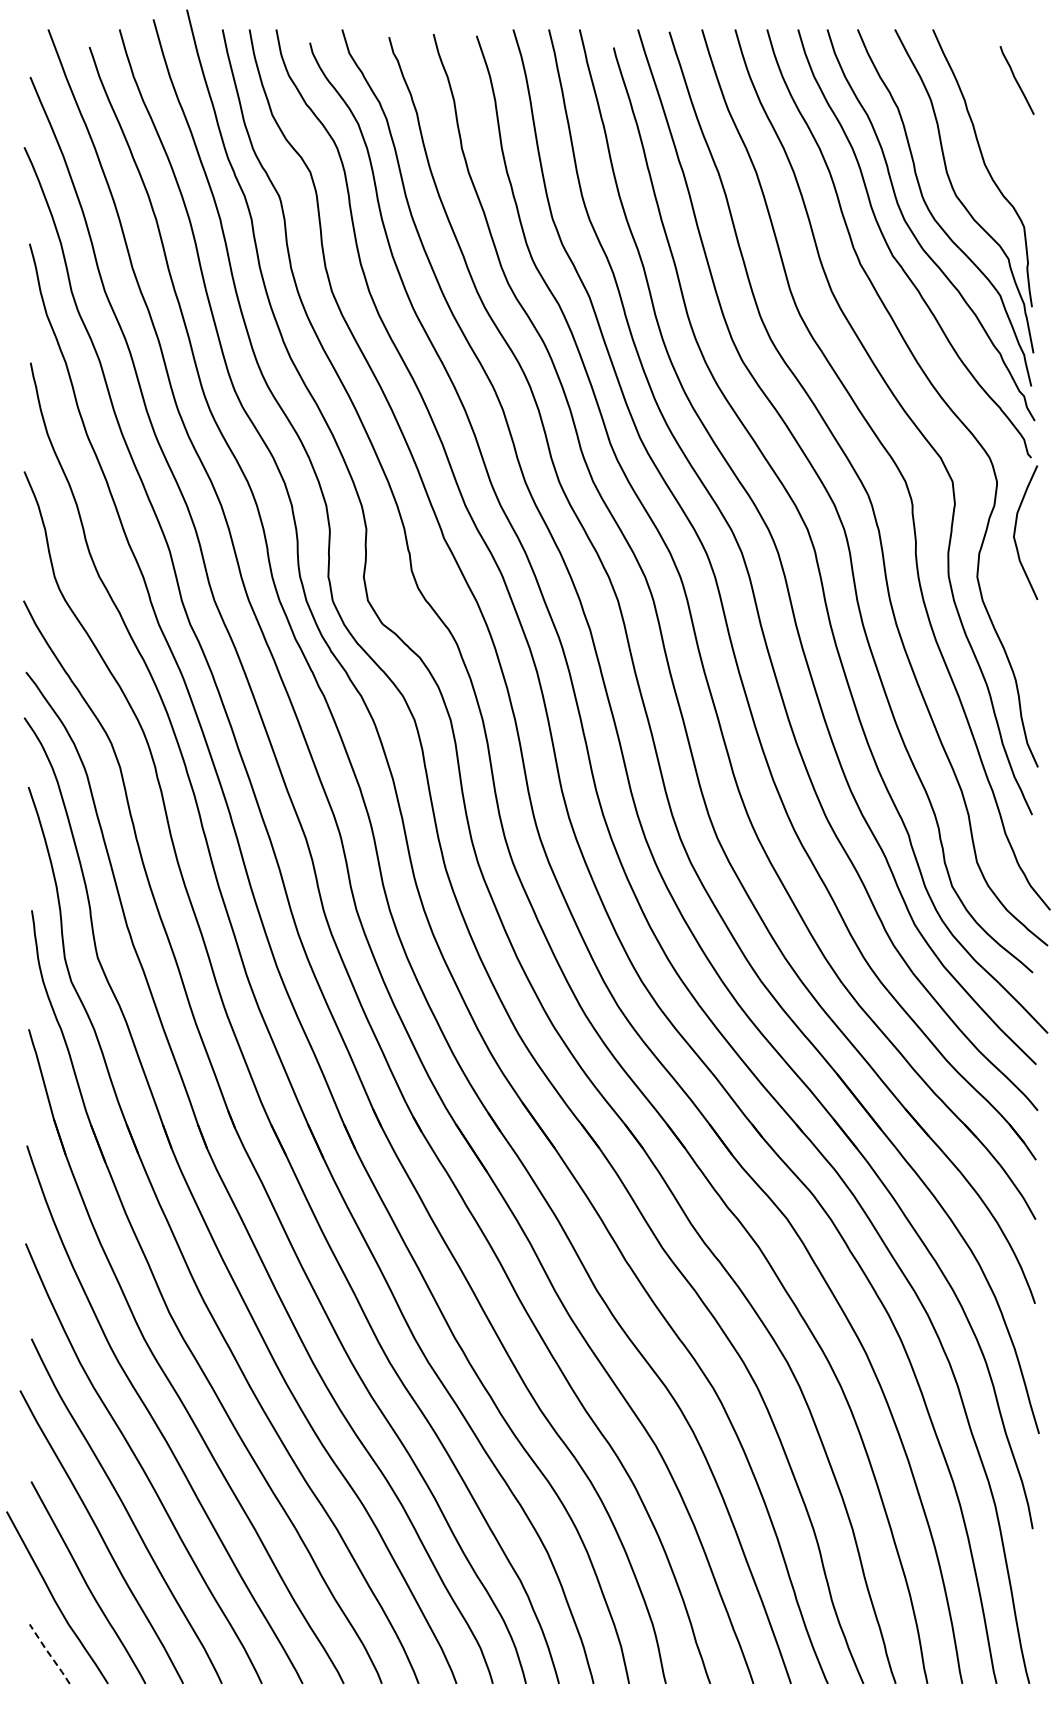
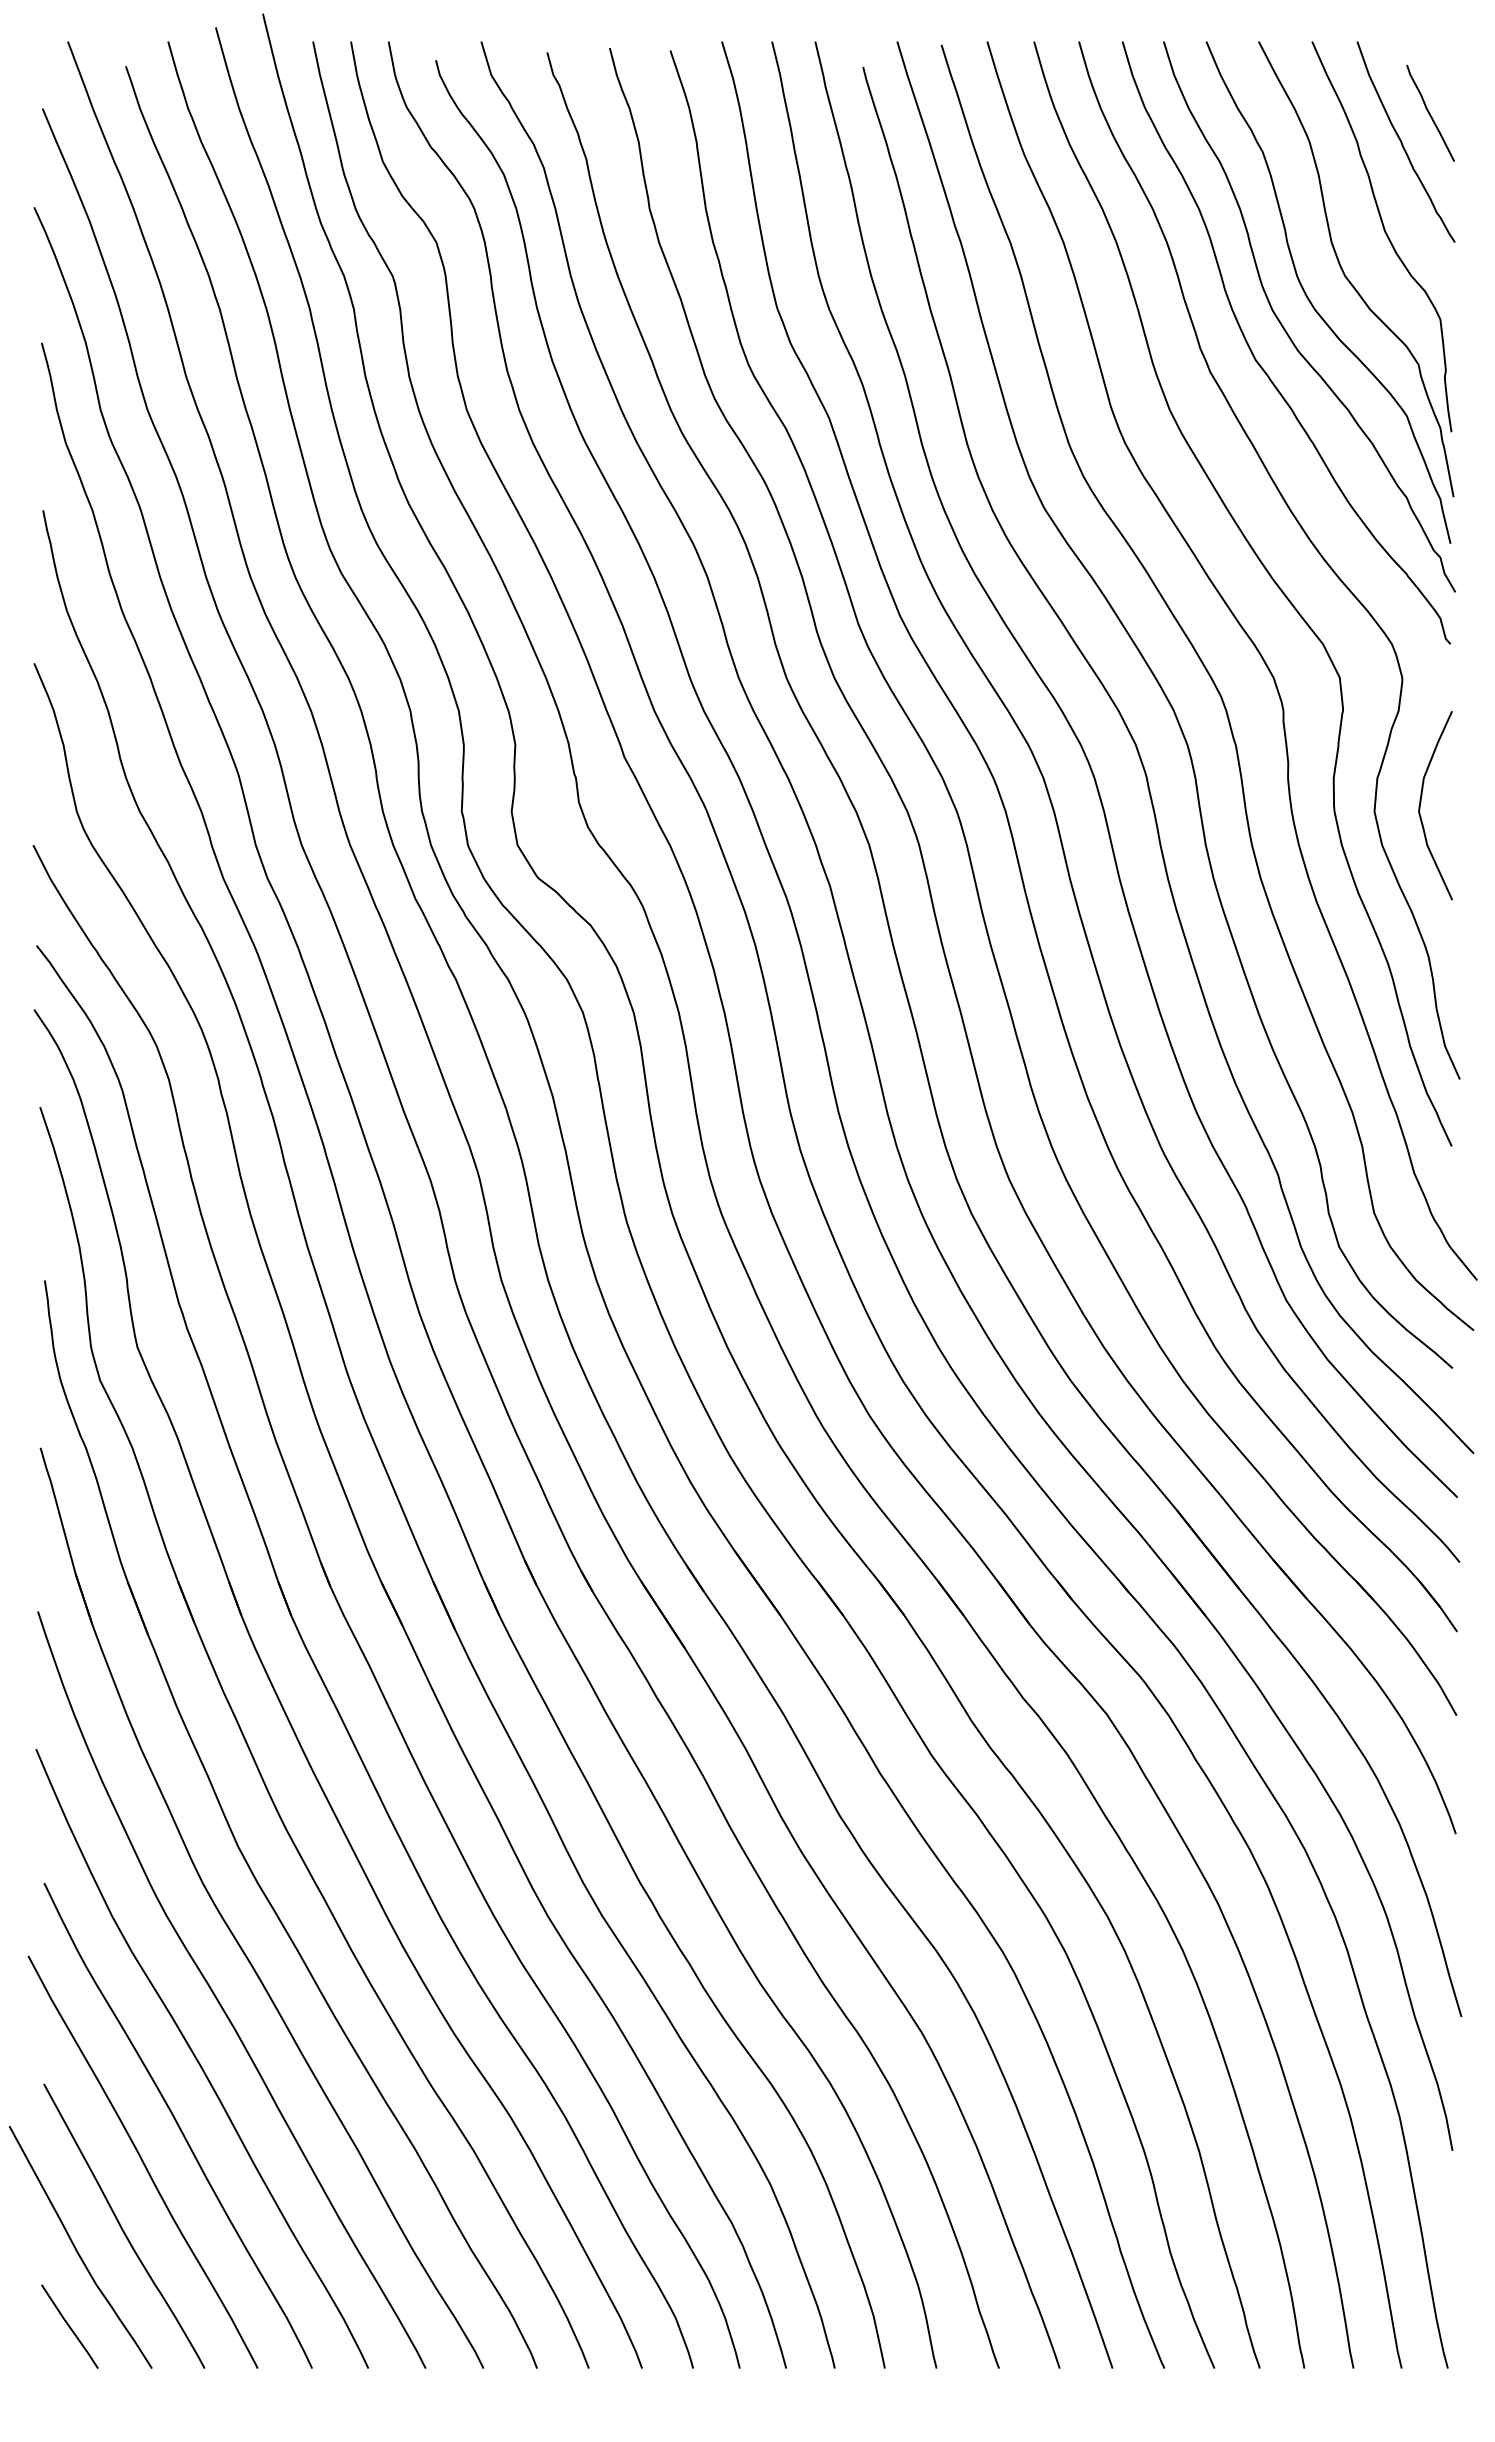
curve: (997, 100) -> (1402, 141), added
curve: (1015, 532) -> (1421, 805), moved
line: (49, 1654) -> (69, 2327), dashed -> solid

